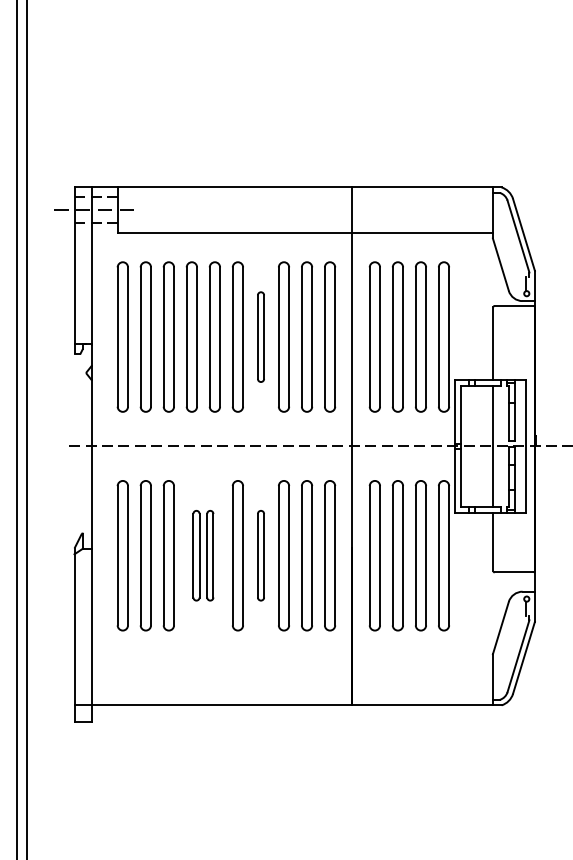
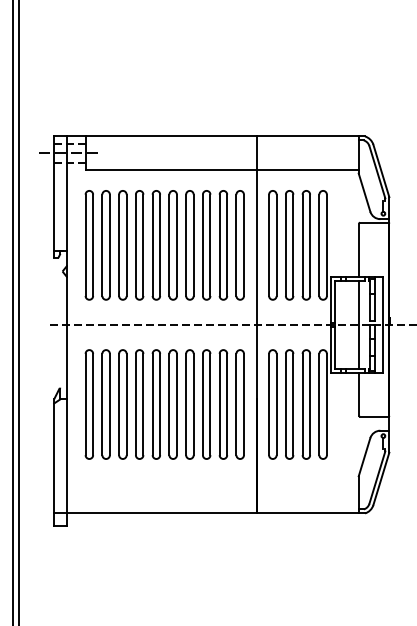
part: (260, 337) -> (189, 245), size x1.67
part: (202, 555) -> (147, 404), size x1.67
part: (260, 555) -> (189, 404), size x1.67

